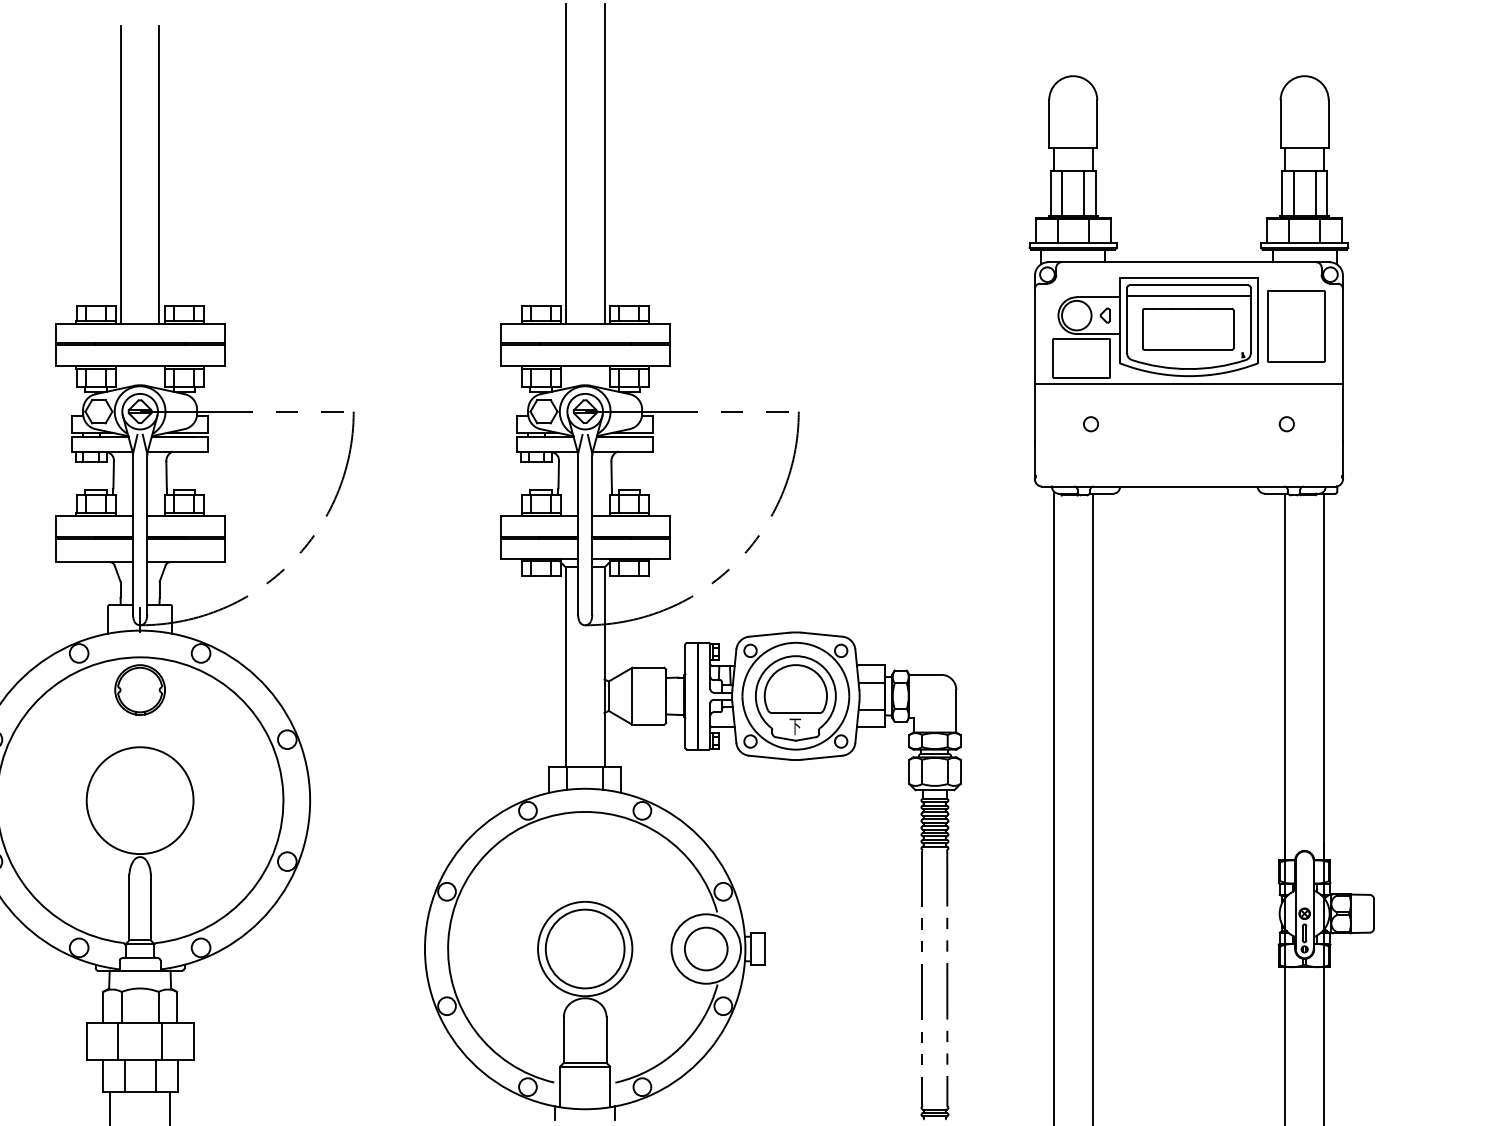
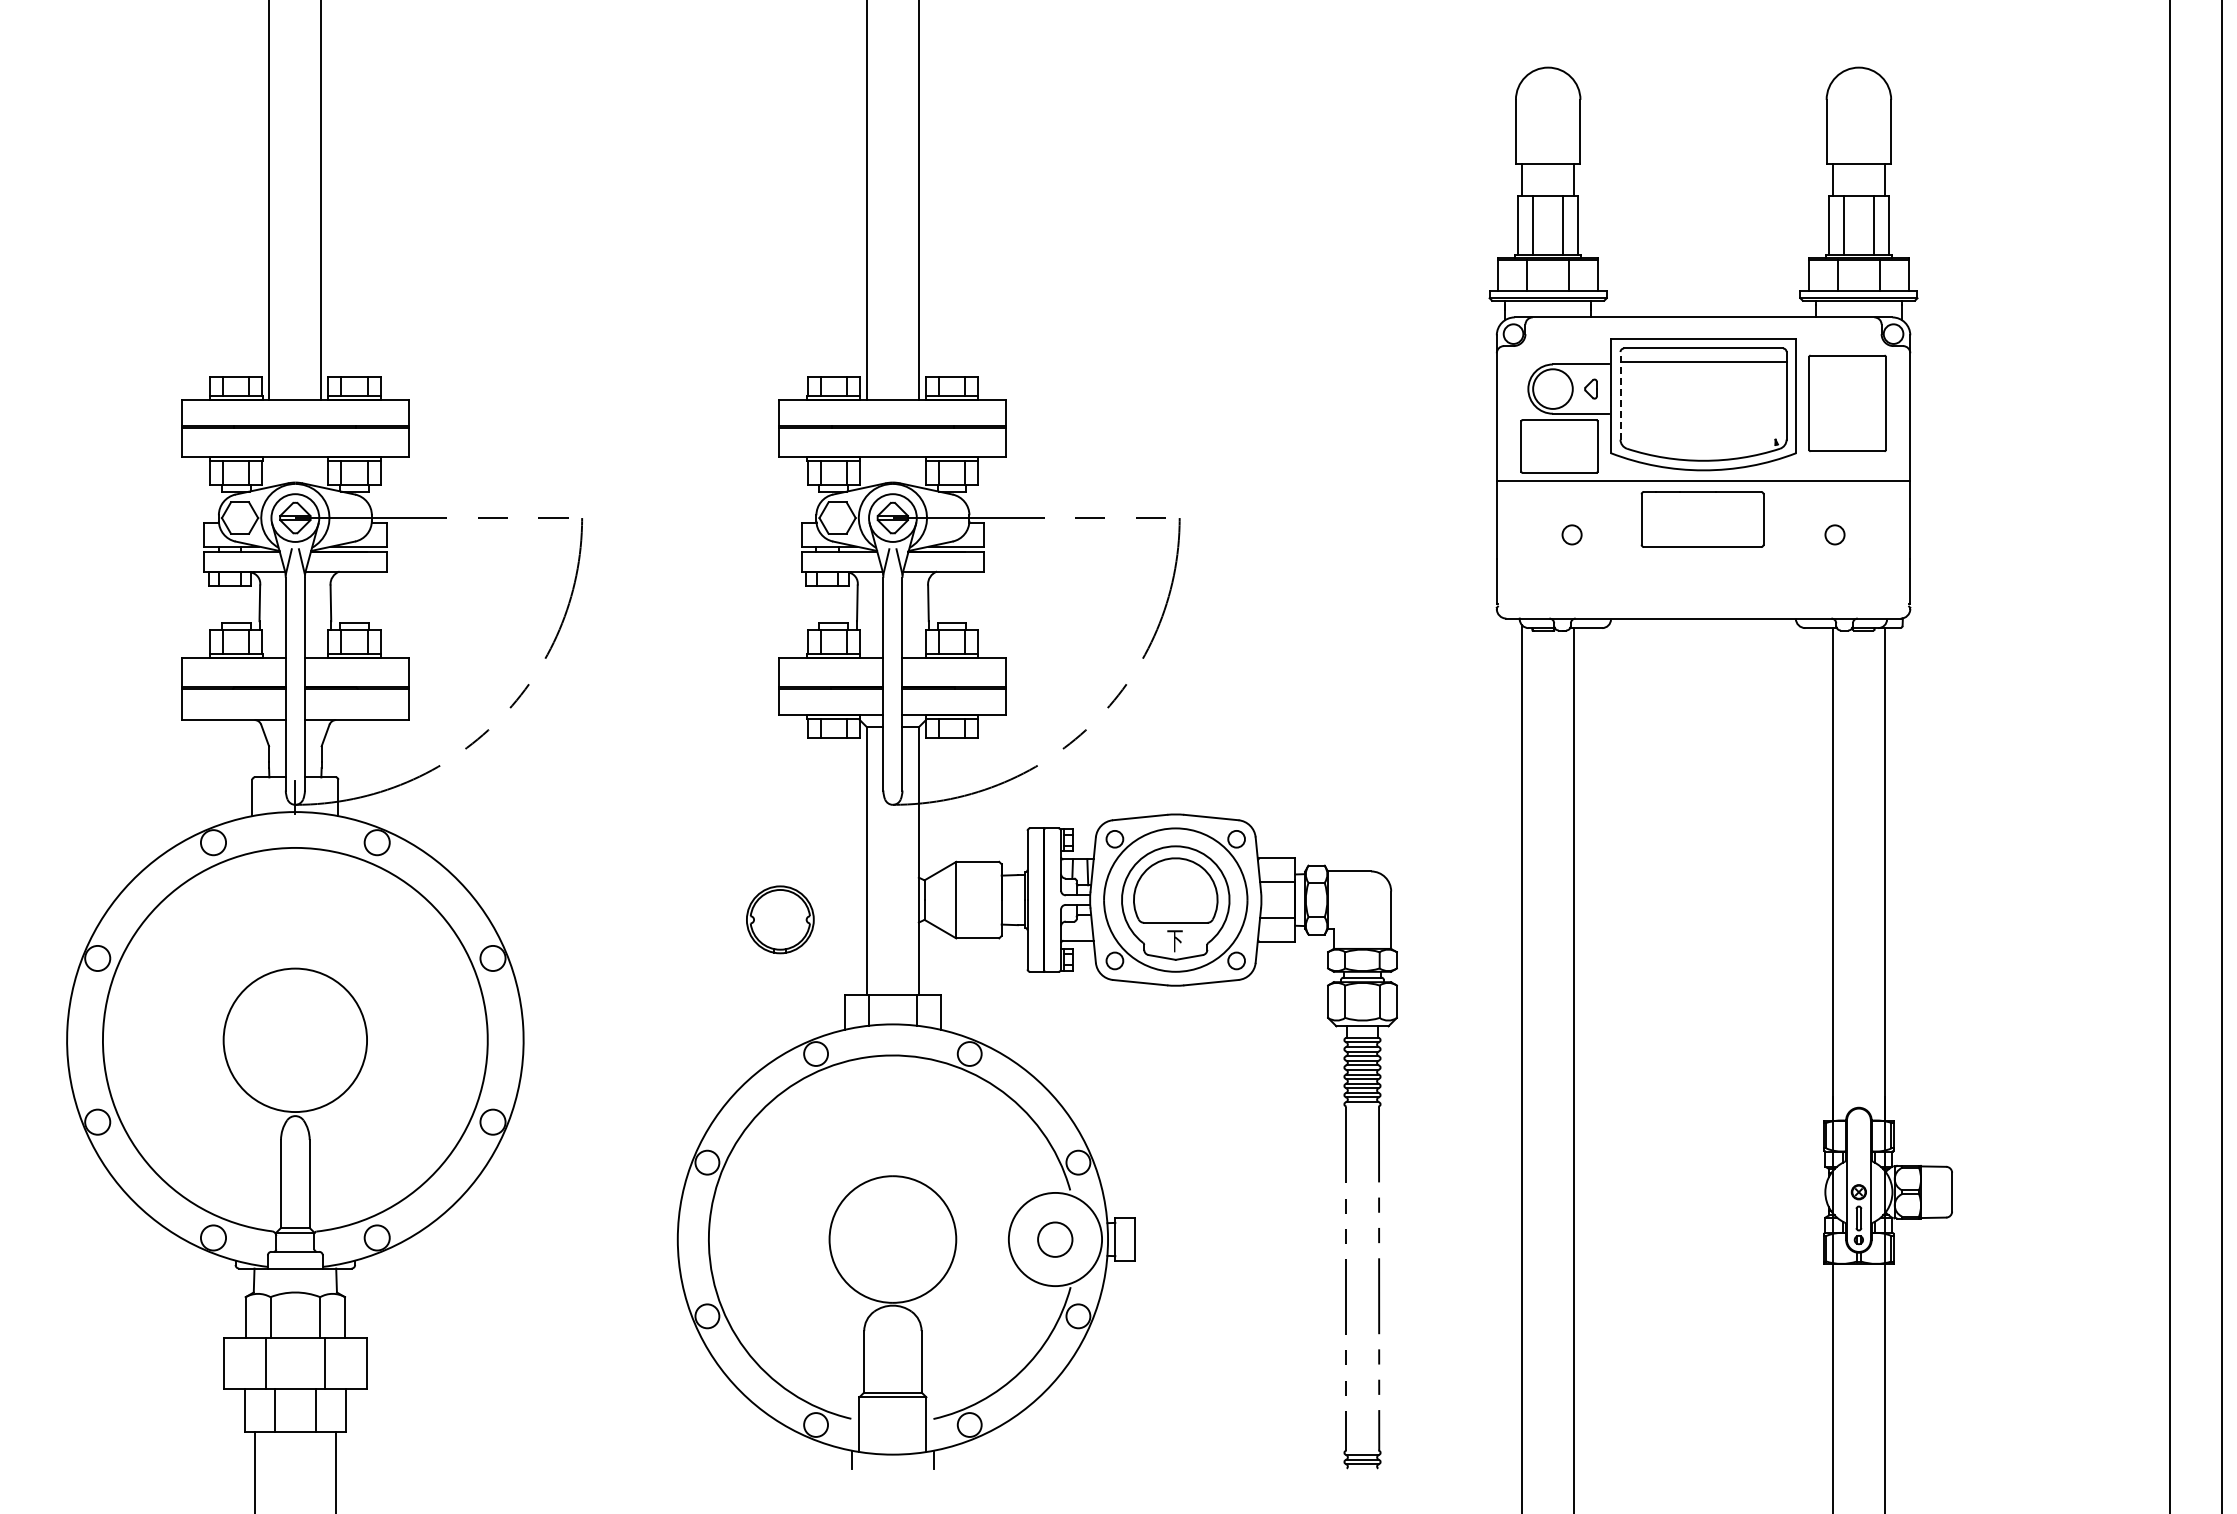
line: (1127, 320) -> (1620, 395), solid -> dashed
part: (1188, 329) -> (1702, 519), moved
part: (140, 689) -> (780, 919), moved
circle: (584, 949) -> (892, 1239), removed
circle: (705, 949) -> (1054, 1239), size x0.6

